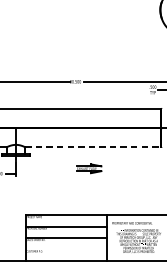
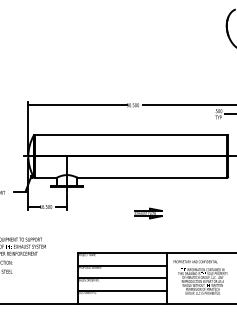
line: (93, 147) -> (152, 177), dashed -> solid
part: (89, 168) -> (148, 213), moved
line: (66, 249) -> (122, 290), added

